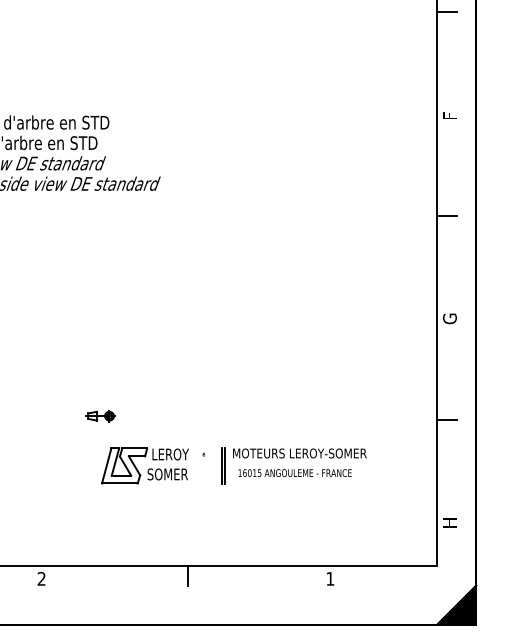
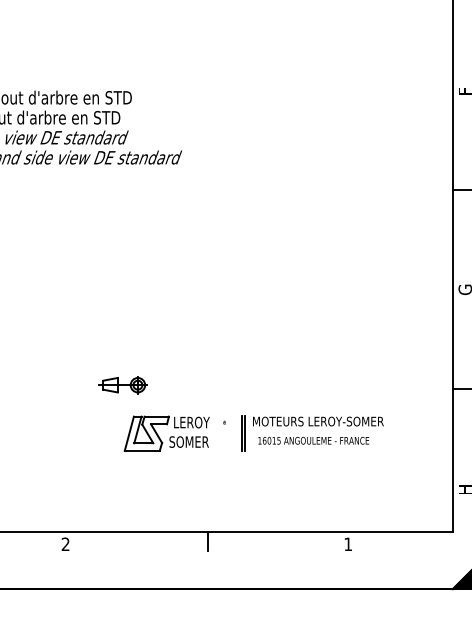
part: (100, 415) -> (123, 384), size x1.67

